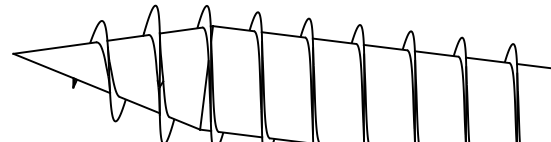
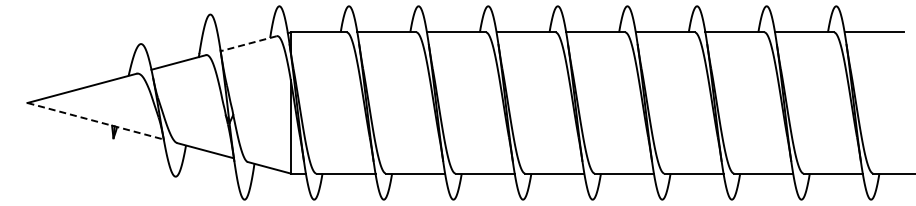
line: (180, 30) -> (248, 43), solid -> dashed
line: (61, 73) -> (95, 121), solid -> dashed

